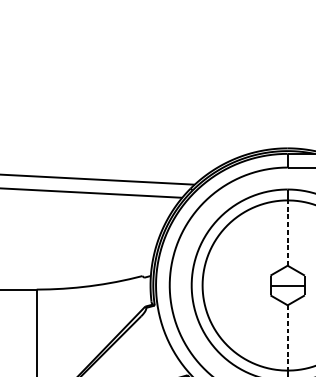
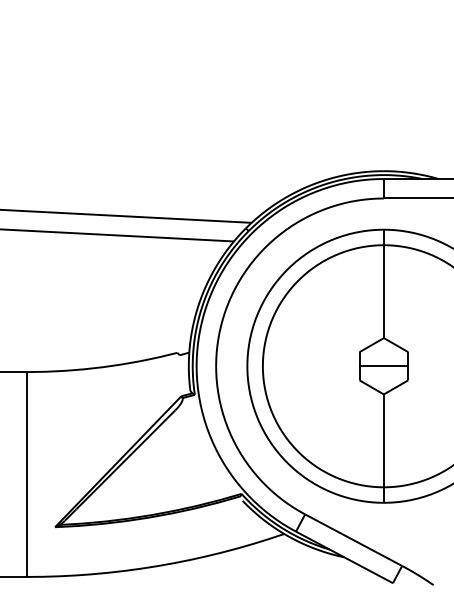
line: (287, 232) -> (383, 291), dashed -> solid
line: (287, 338) -> (383, 441), dashed -> solid

